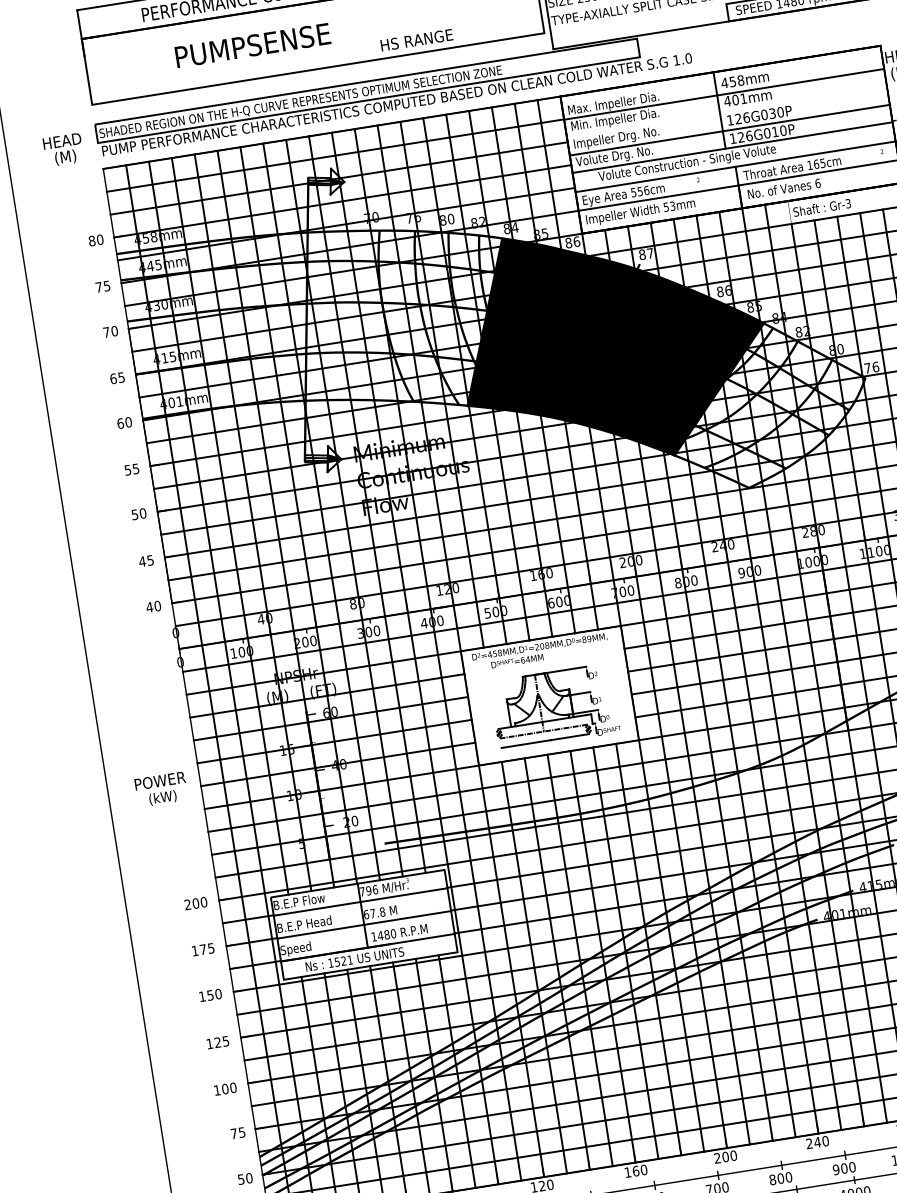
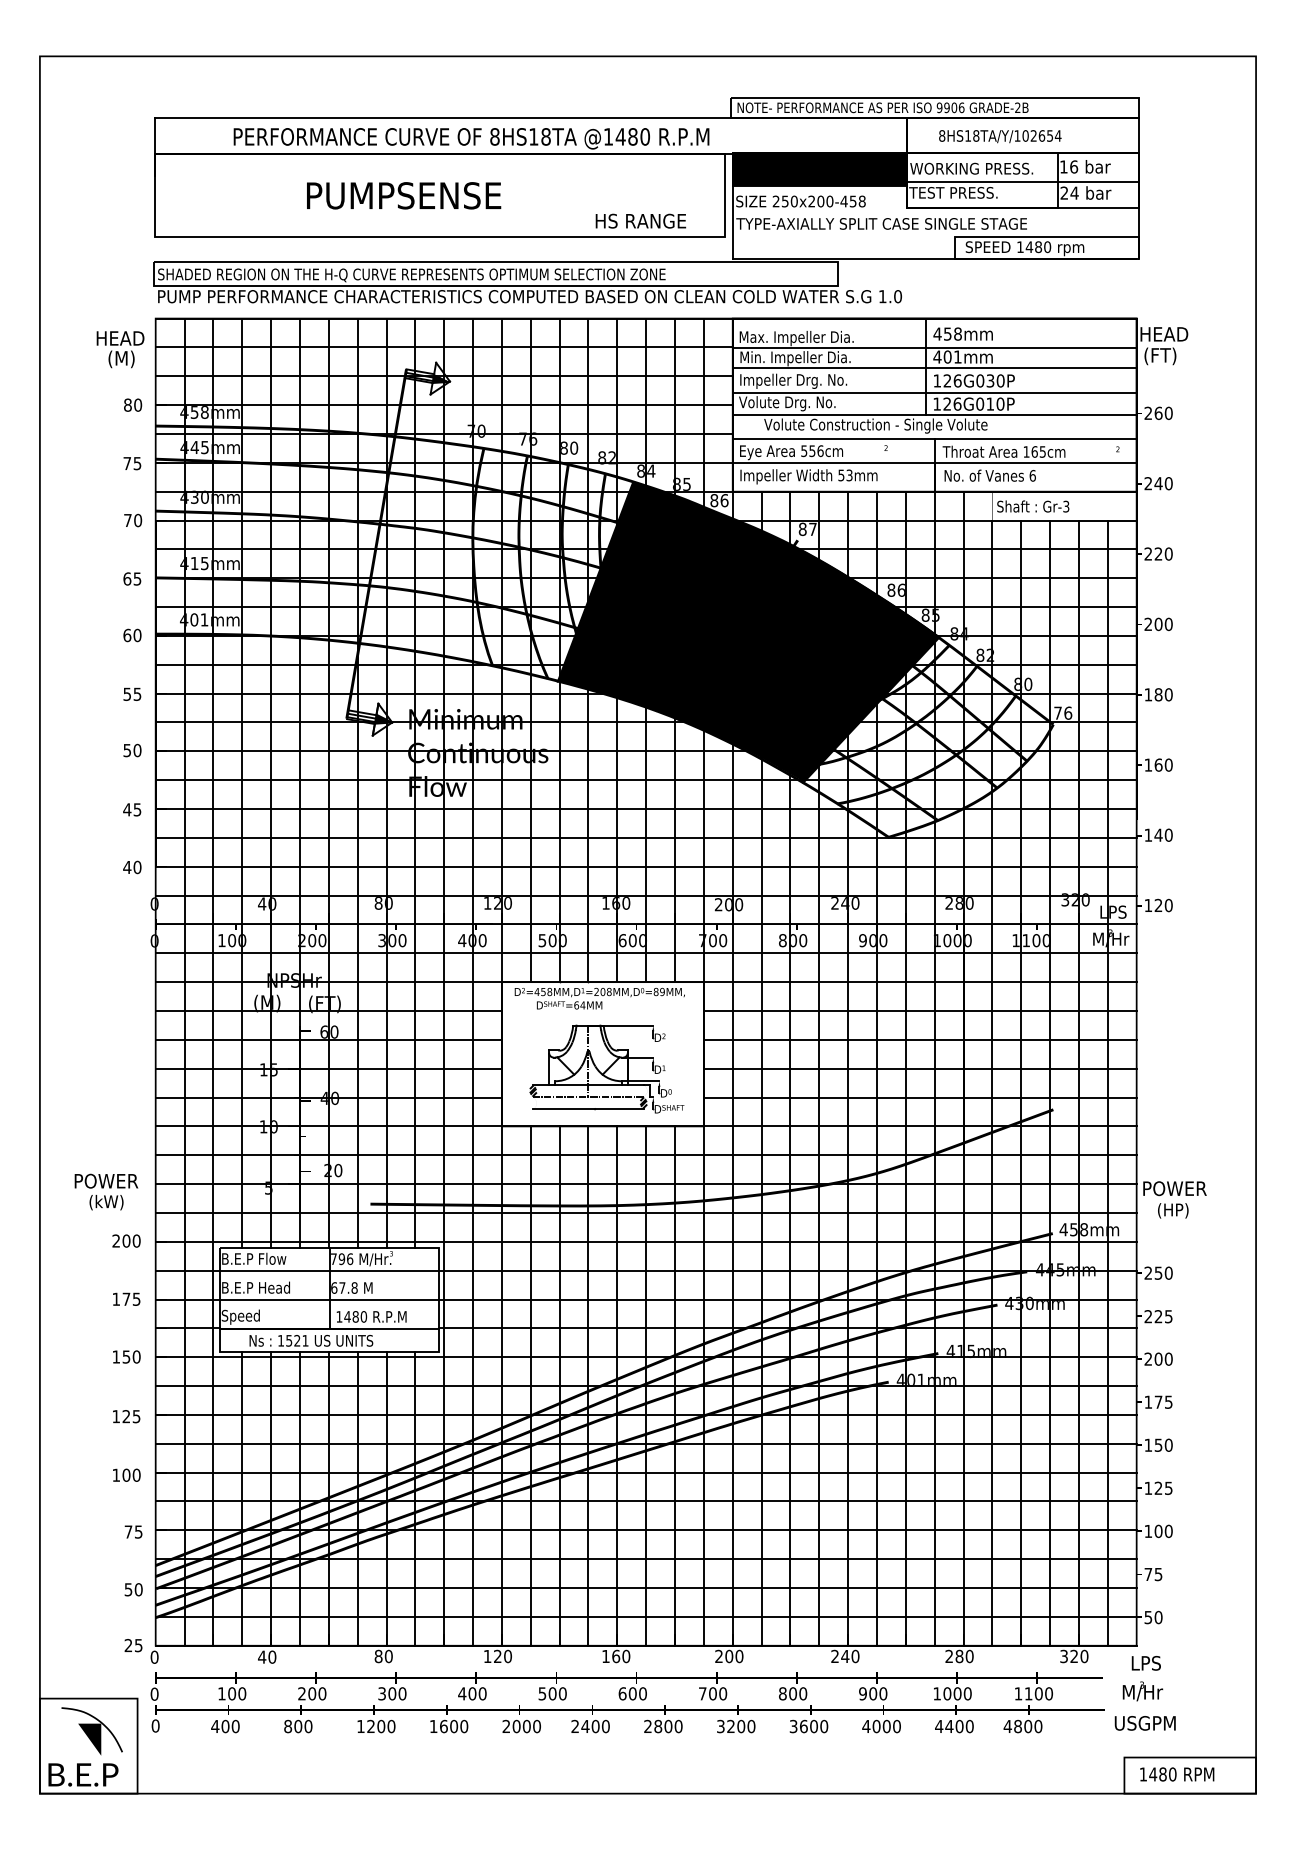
text: (416, 39) -> (640, 220), moved
text: (253, 45) -> (404, 195), moved
line: (726, 109) -> (934, 367), added
text: (63, 150) -> (120, 349), moved
text: (161, 789) -> (106, 1191), moved

